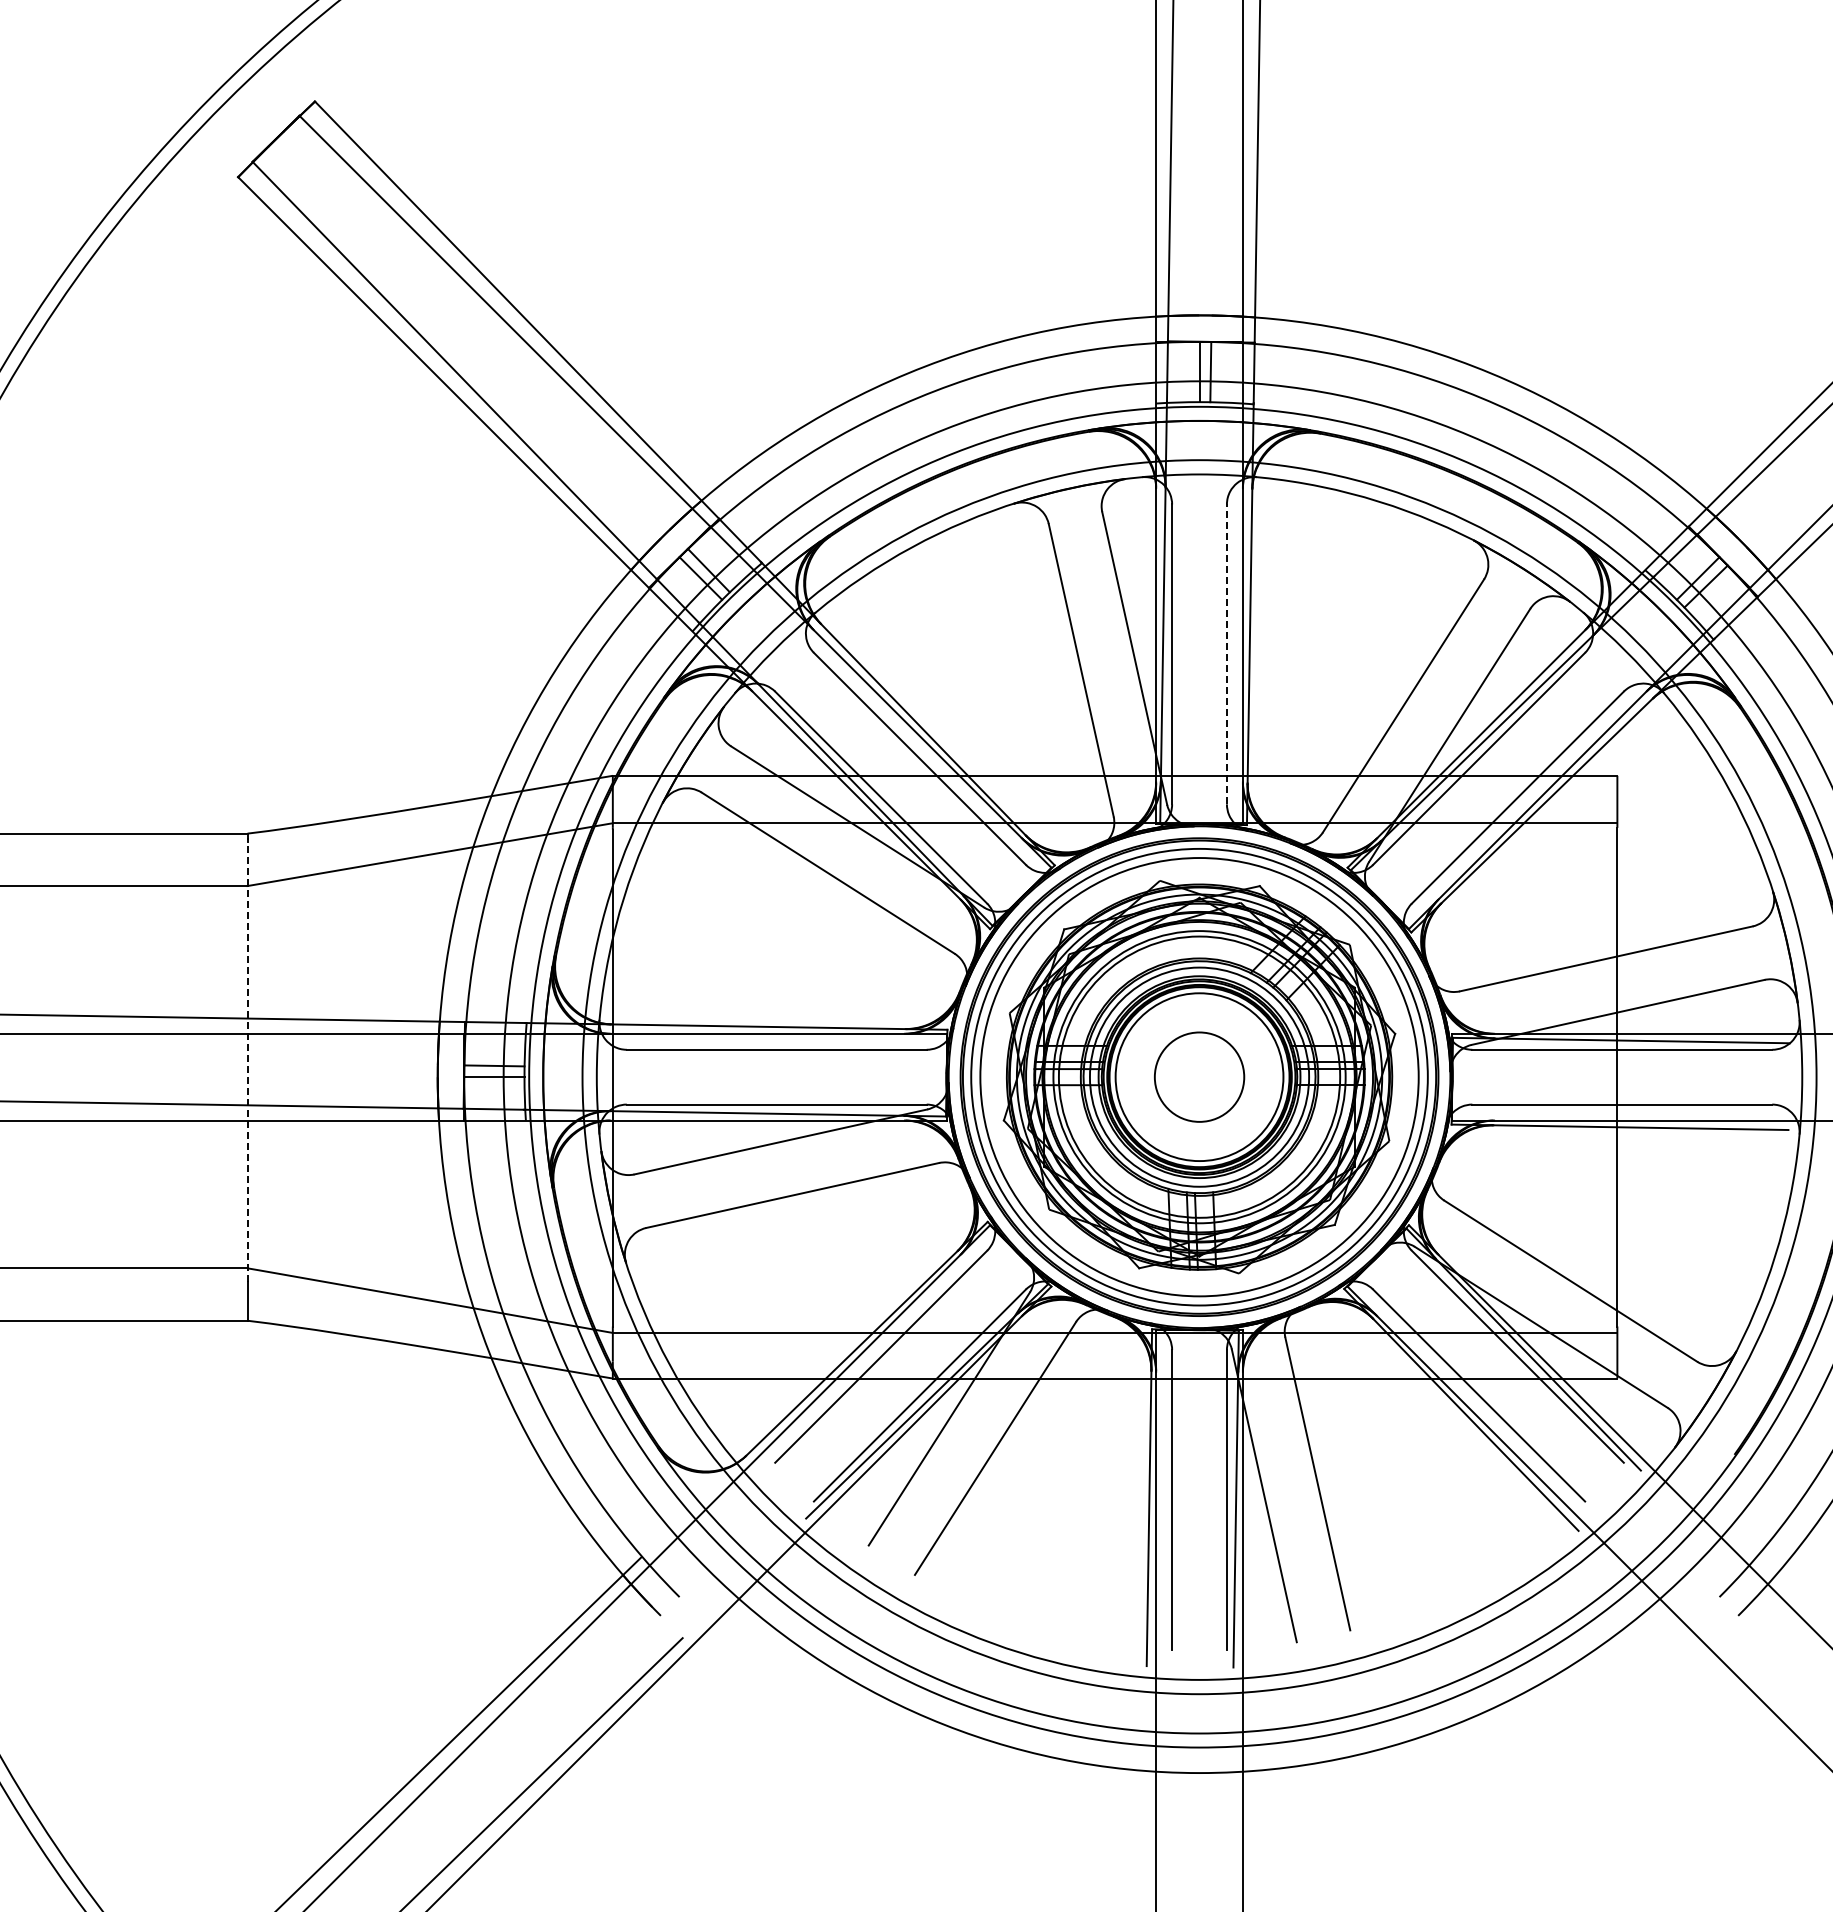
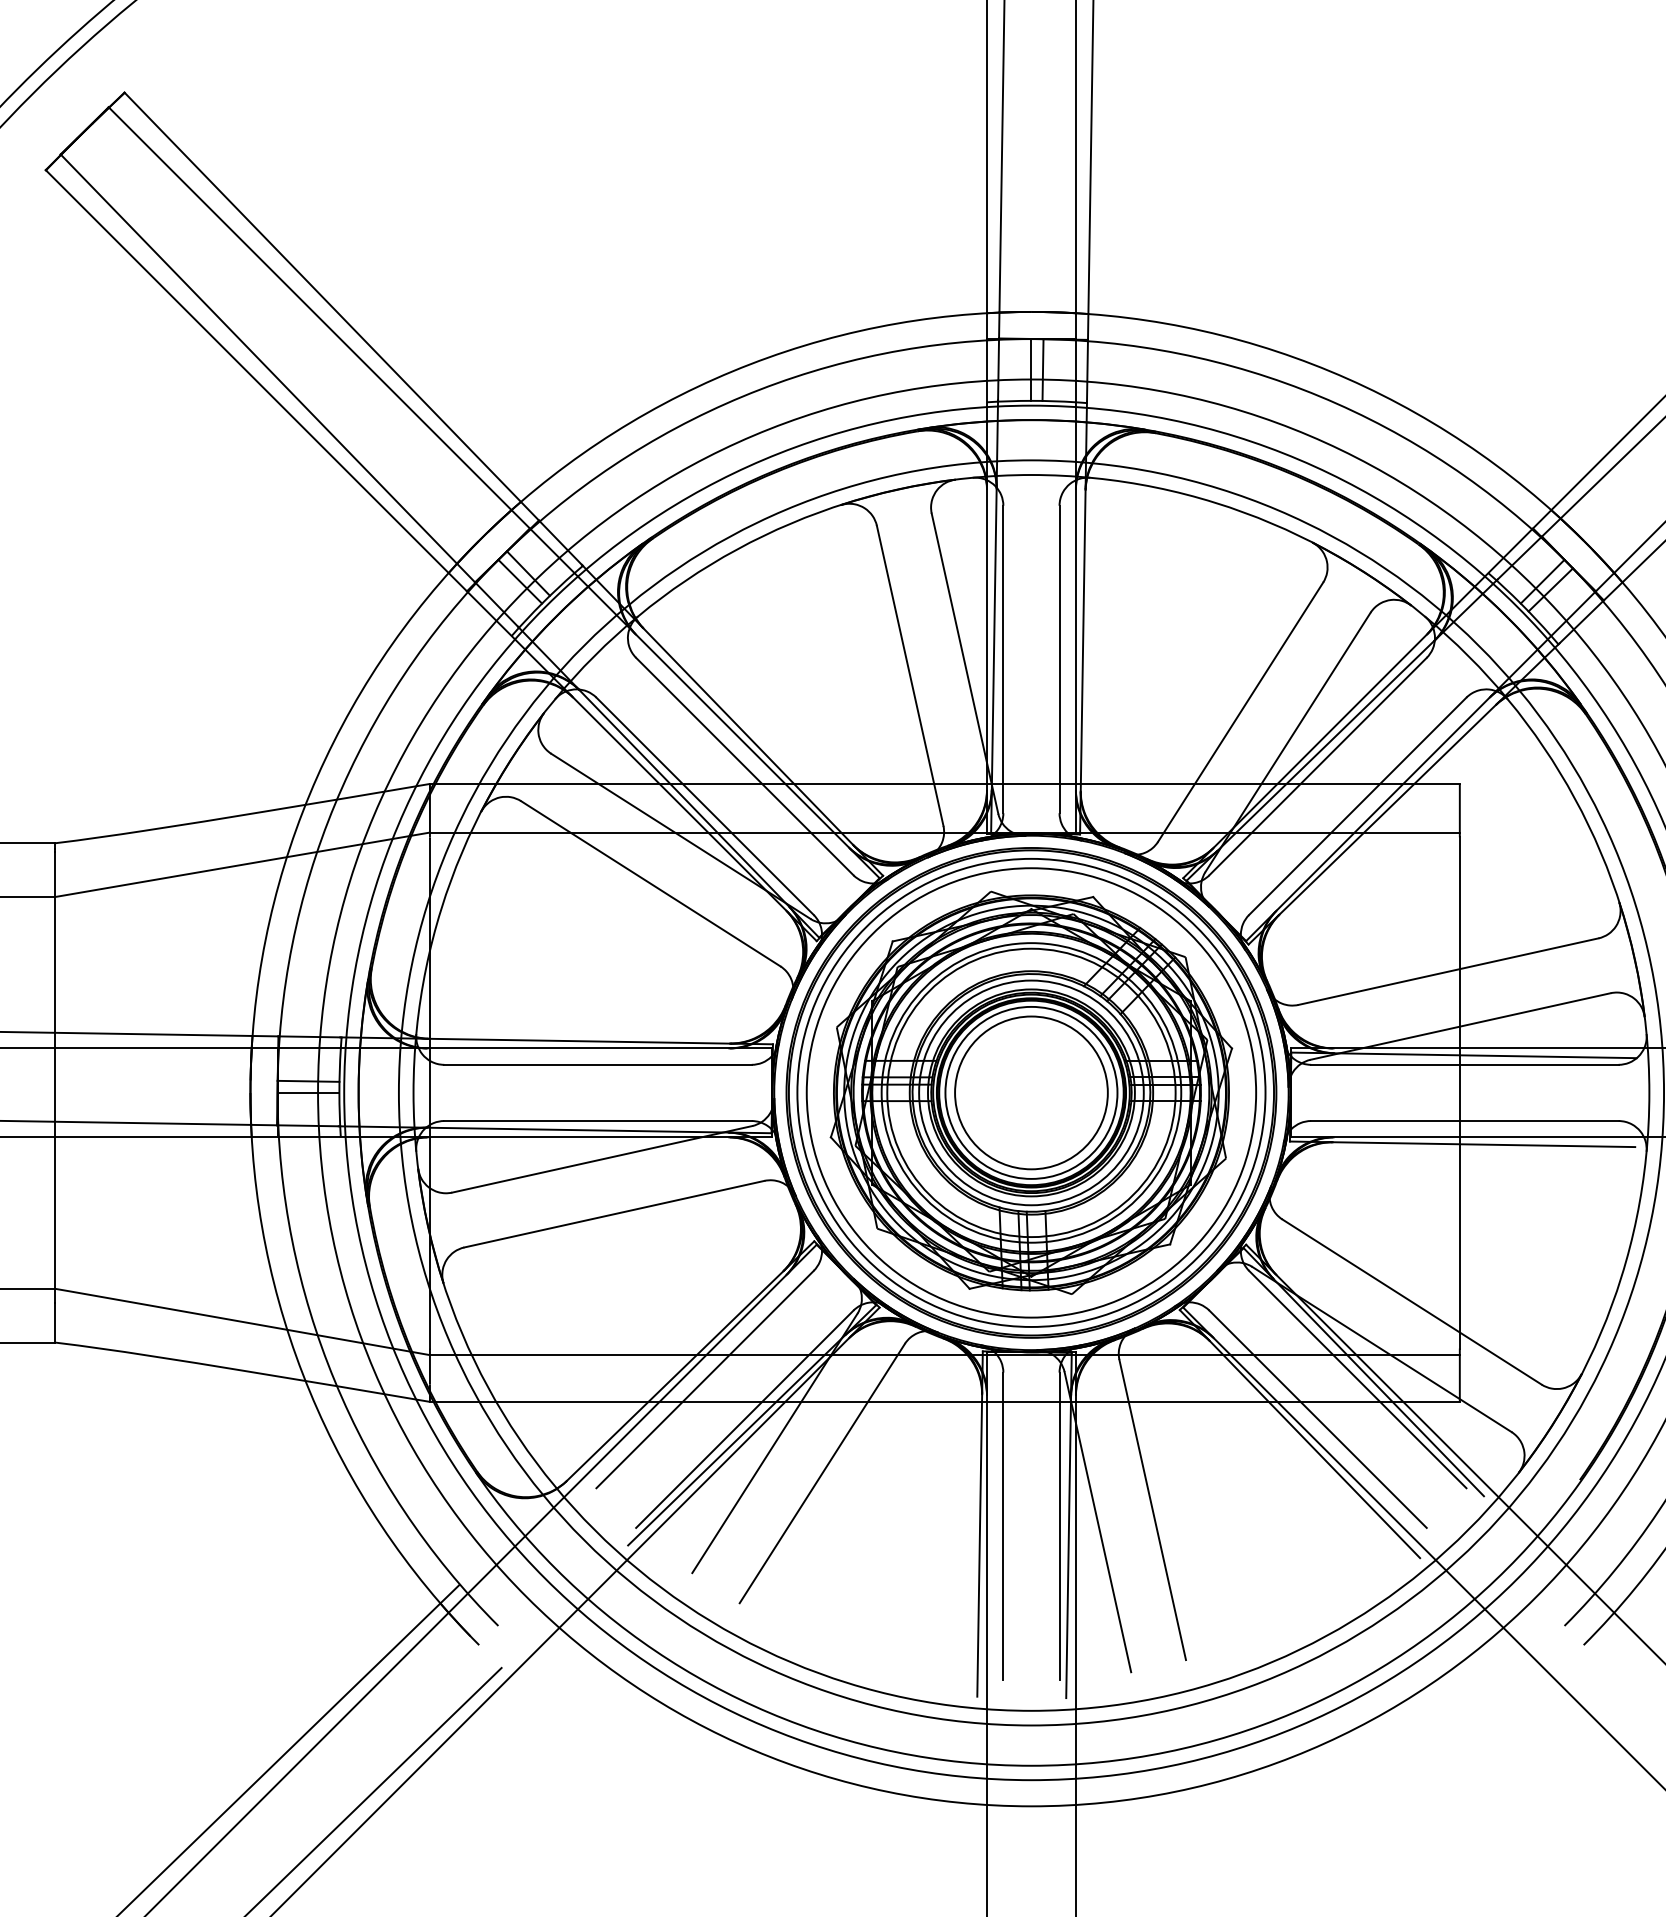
line: (1226, 654) -> (1059, 659), dashed -> solid
line: (247, 1061) -> (55, 1076), dashed -> solid
circle: (1199, 1076) -> (1031, 1092), size x1.67

